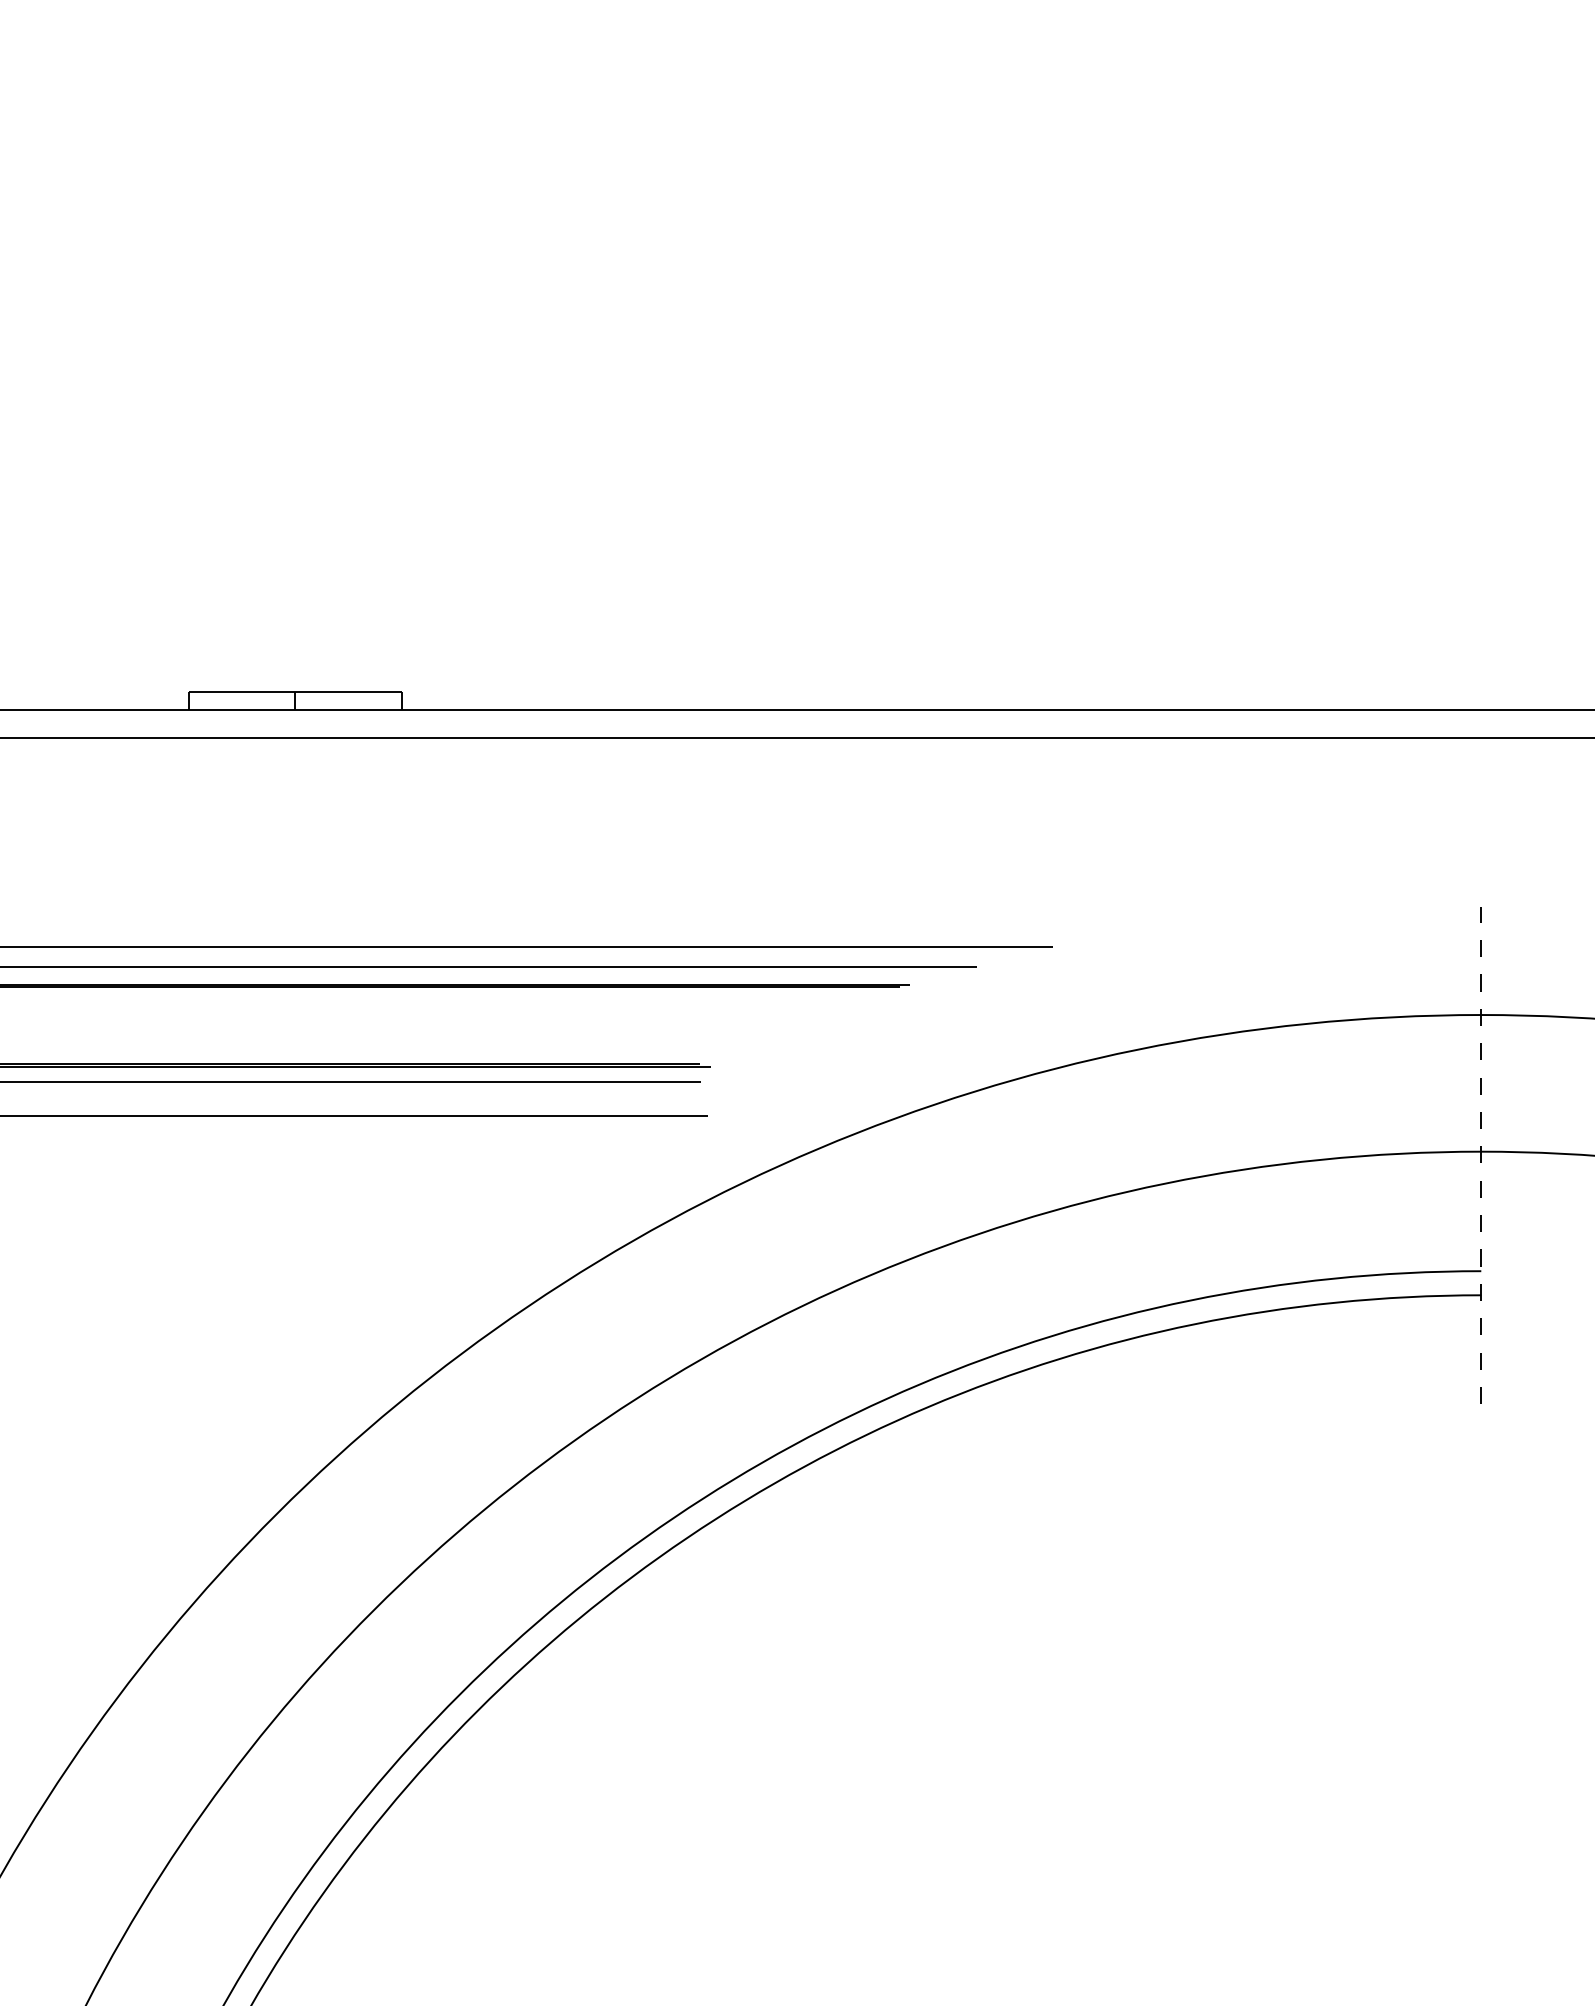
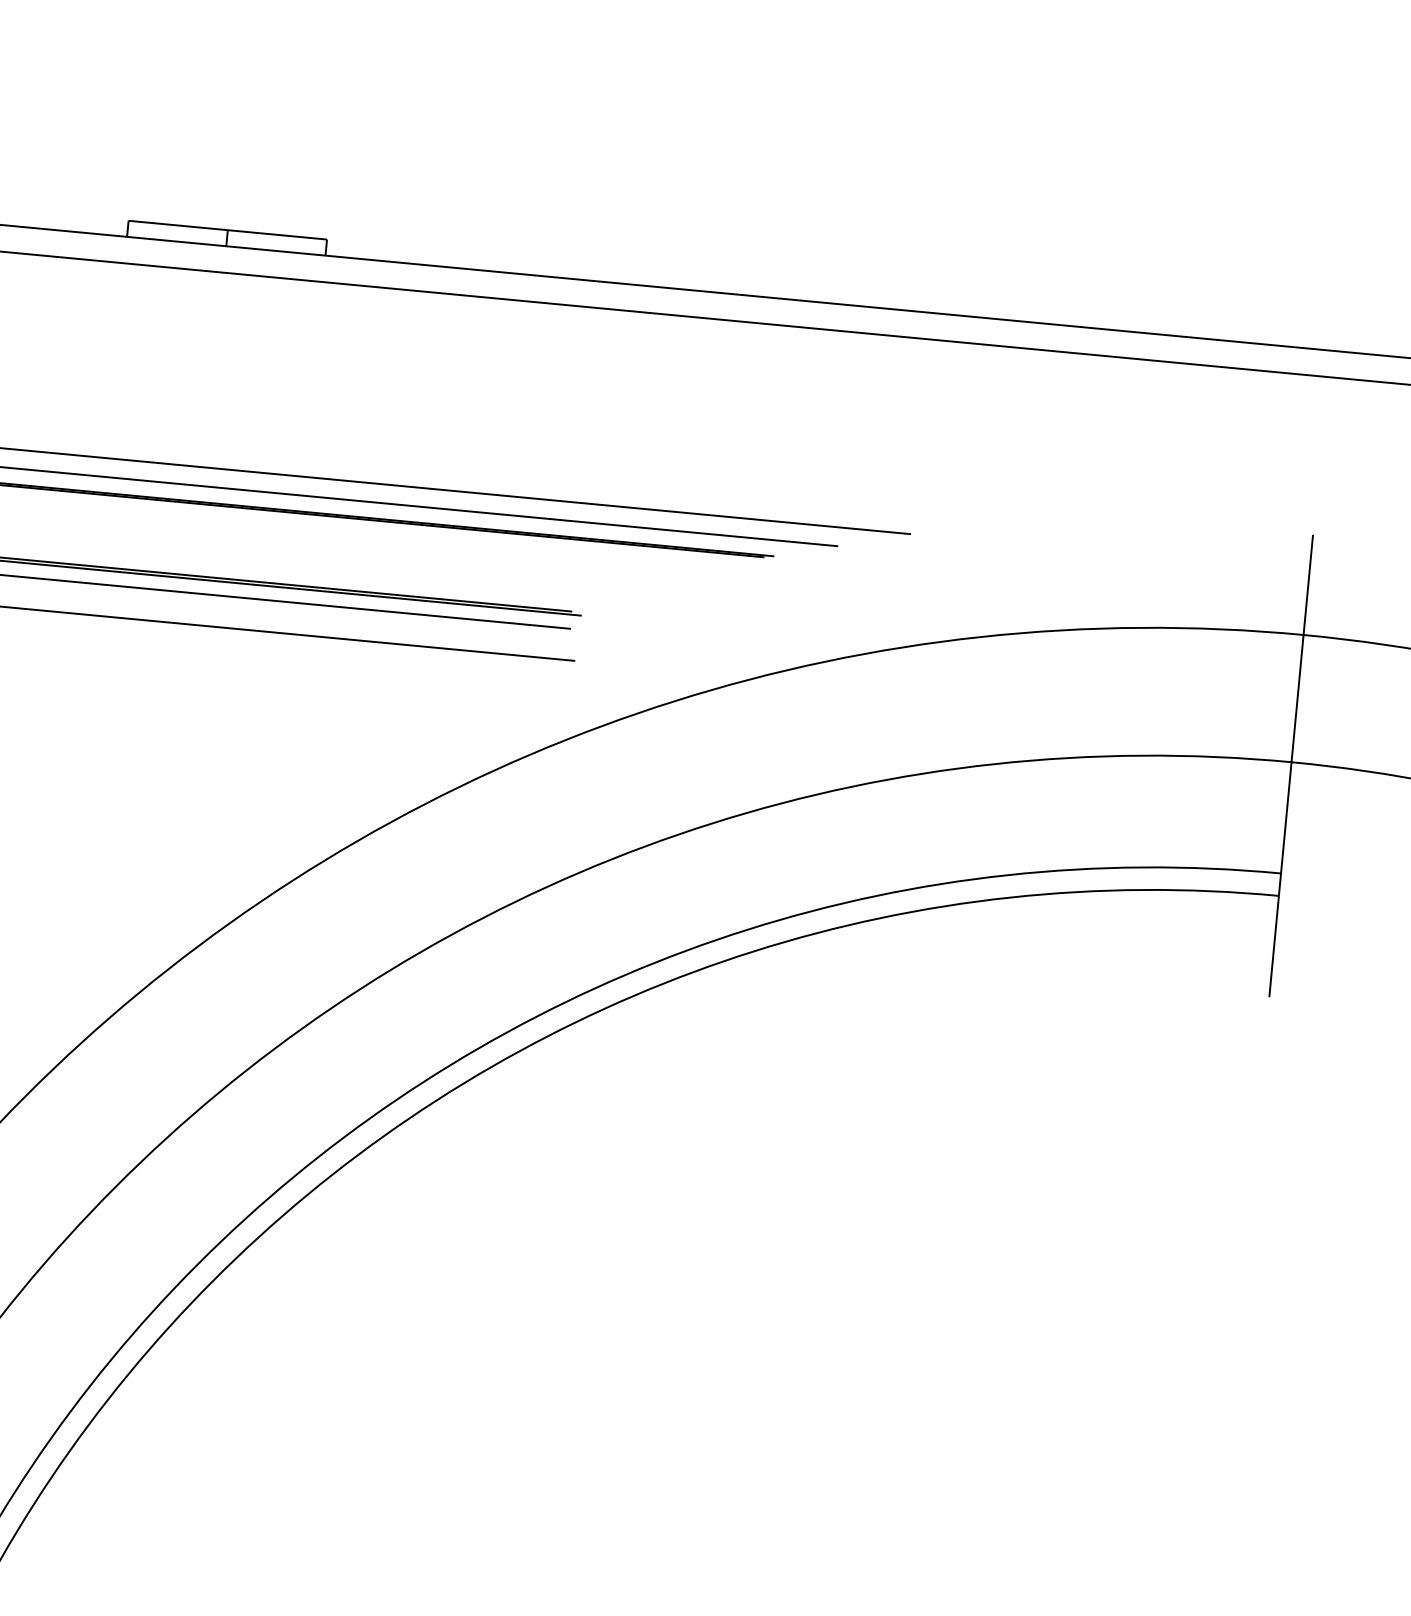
line: (1481, 1155) -> (1291, 765), dashed -> solid

